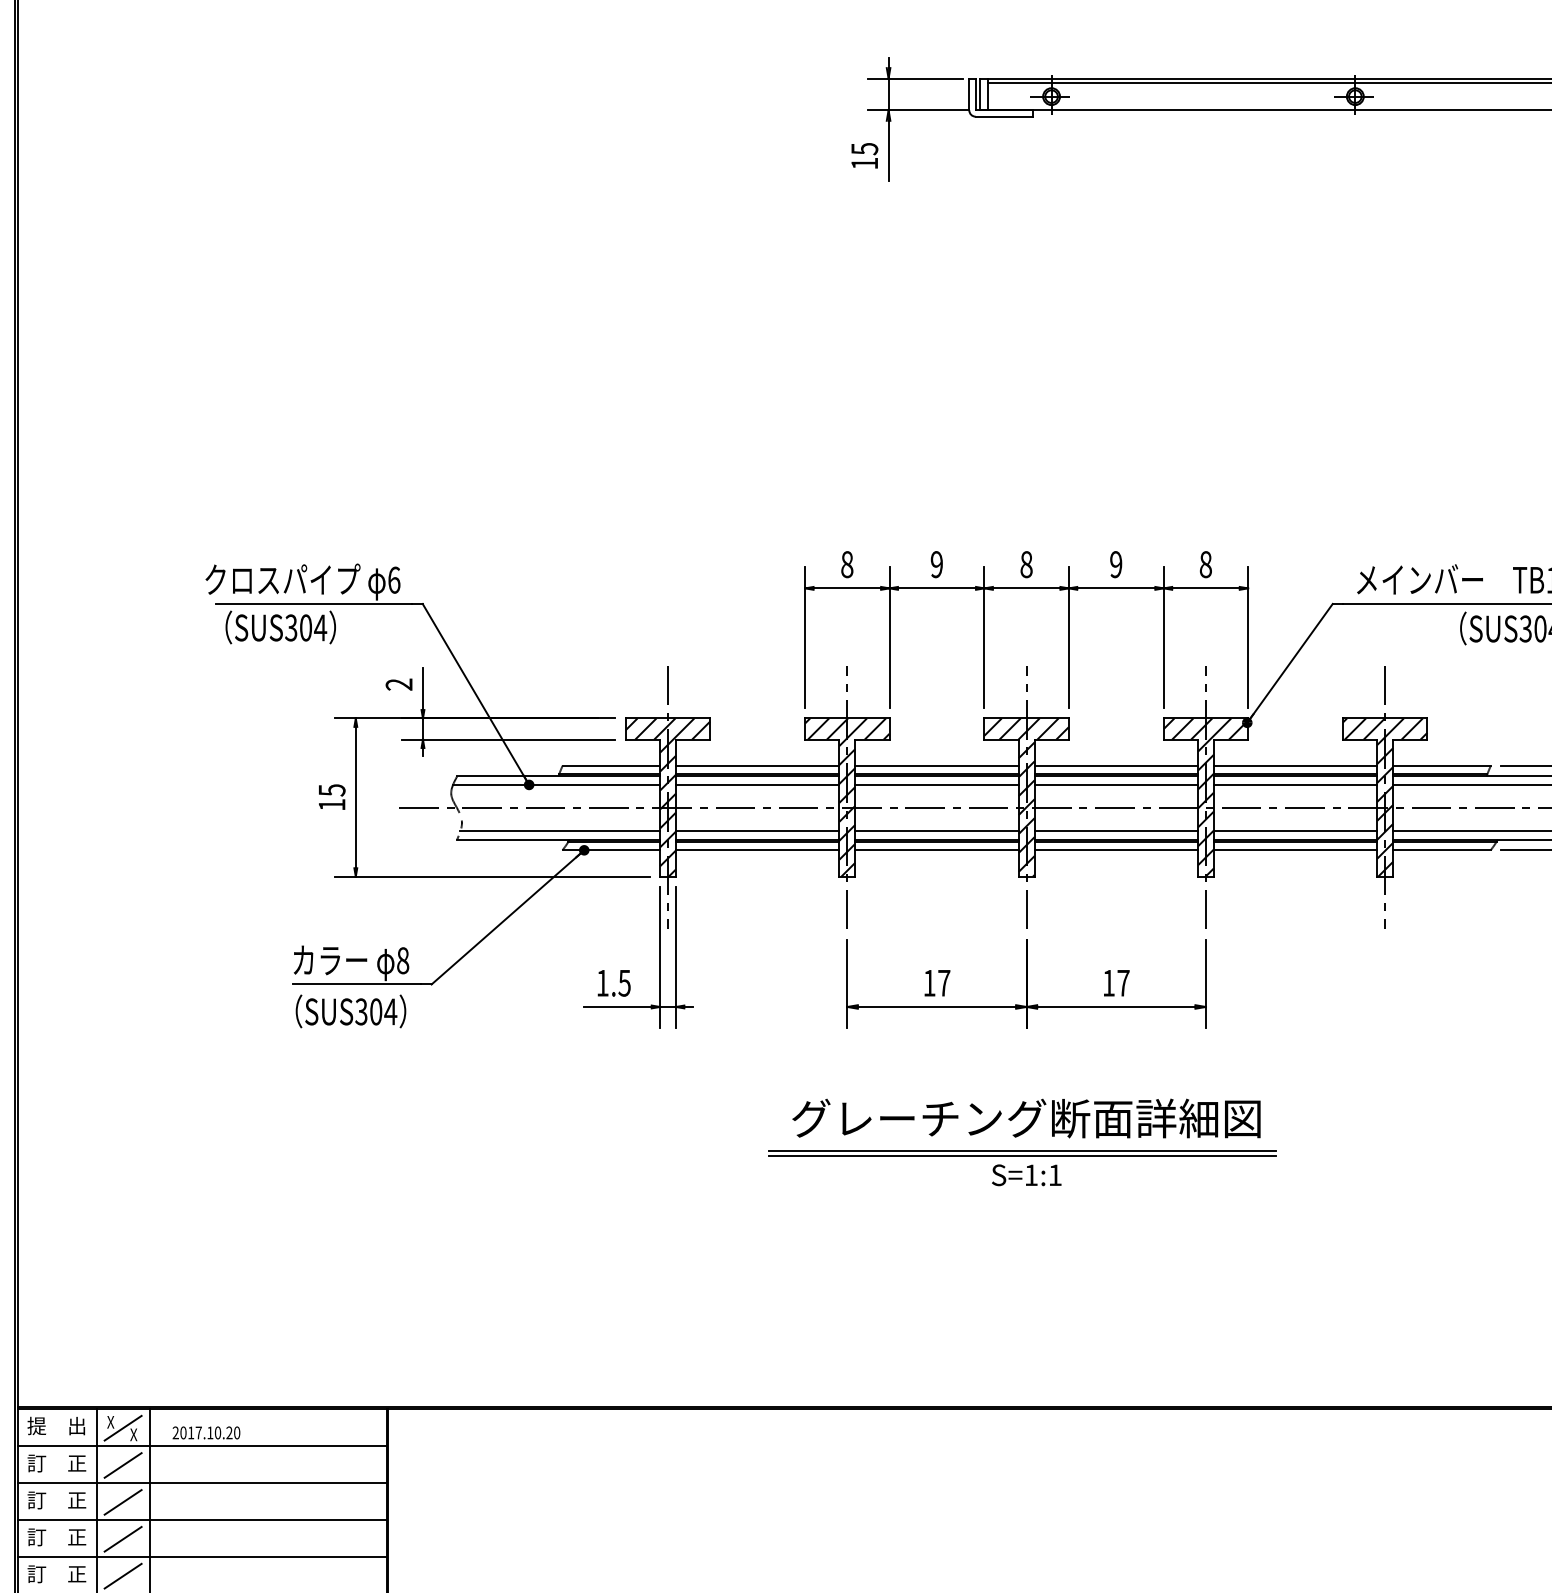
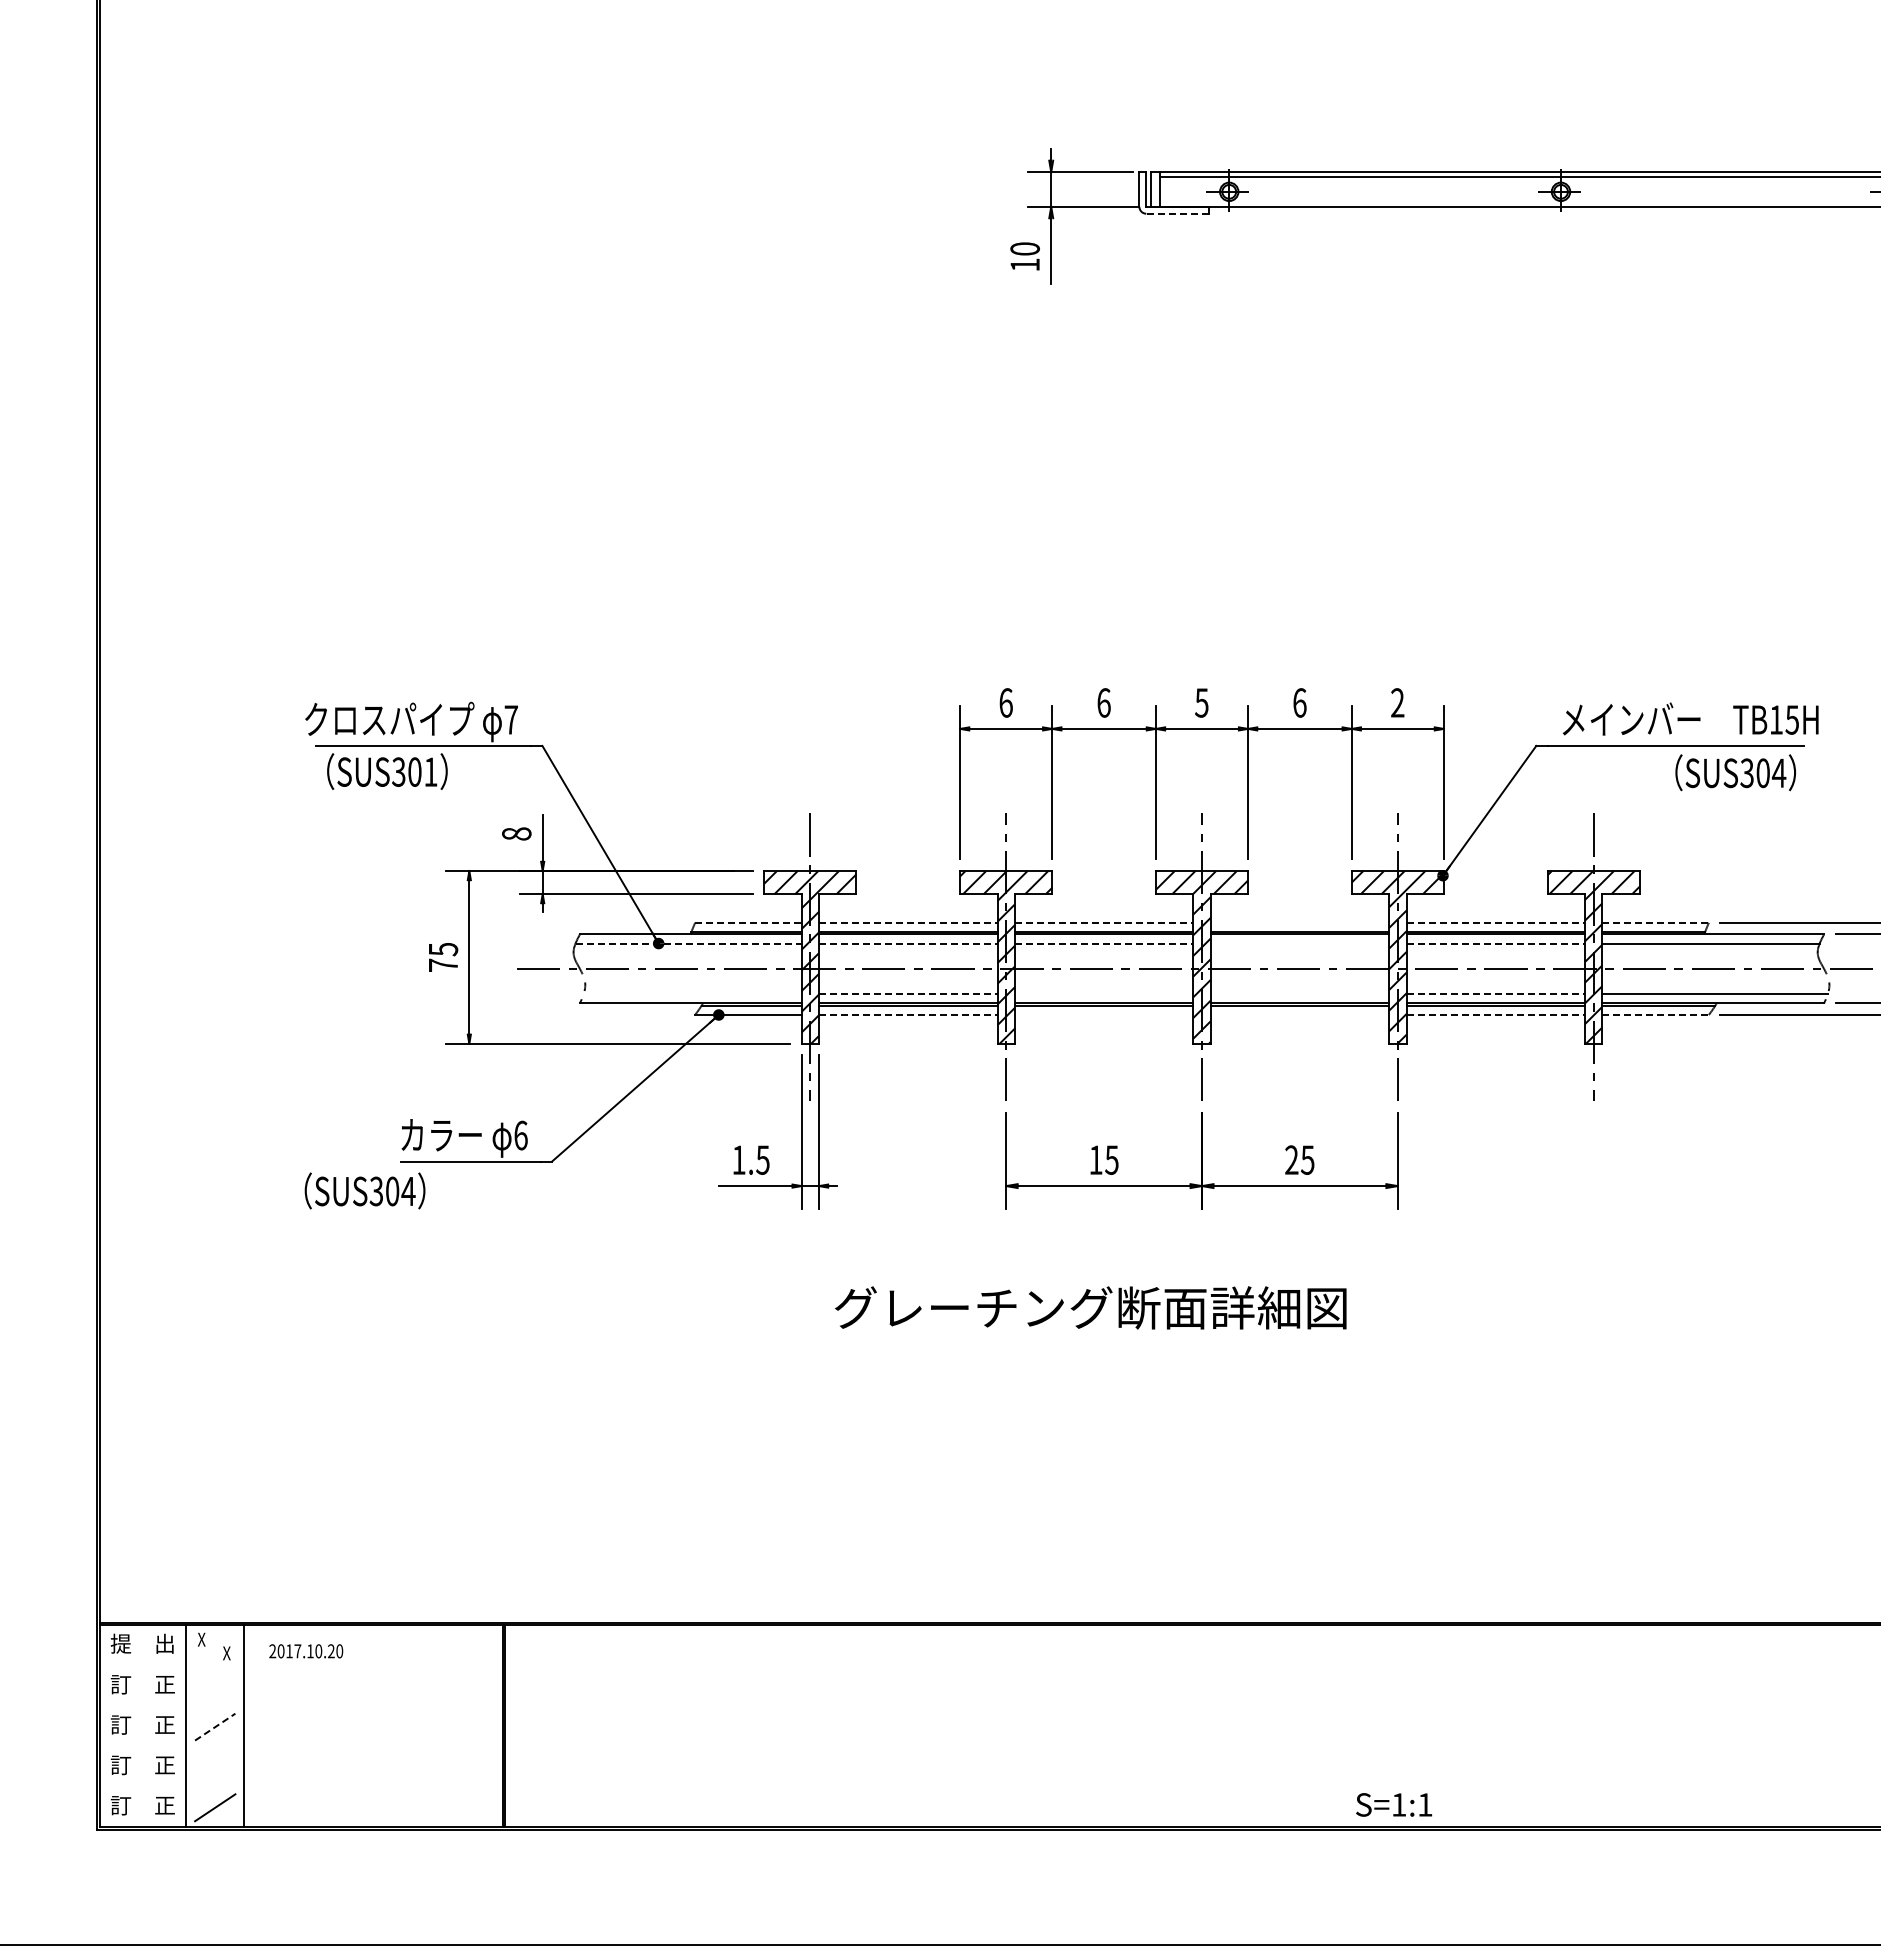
line: (1003, 116) -> (1176, 213), solid -> dashed
text: (864, 148) -> (1024, 248), 15 -> 10
text: (846, 564) -> (1005, 702), 8 -> 6
text: (936, 564) -> (1103, 702), 9 -> 6
text: (1026, 564) -> (1201, 702), 8 -> 5
text: (1115, 564) -> (1299, 702), 9 -> 6
text: (1205, 564) -> (1397, 702), 8 -> 2
text: (394, 579) -> (511, 719), 6 -> 7
text: (320, 627) -> (430, 771), SUS304 -> SUS301
text: (398, 684) -> (516, 833), 2 -> 8
line: (611, 765) -> (748, 922), solid -> dashed
line: (757, 765) -> (908, 922), solid -> dashed
line: (937, 765) -> (1104, 922), solid -> dashed
line: (1115, 765) -> (1299, 922), removed
line: (1296, 765) -> (1496, 922), solid -> dashed
line: (1442, 765) -> (1656, 922), solid -> dashed
line: (557, 784) -> (689, 943), solid -> dashed
line: (757, 784) -> (908, 943), solid -> dashed
line: (937, 784) -> (1104, 943), solid -> dashed
line: (1115, 784) -> (1299, 943), removed
line: (1296, 784) -> (1496, 943), solid -> dashed
text: (332, 804) -> (443, 964), 15 -> 75
line: (560, 831) -> (692, 994), removed
line: (757, 831) -> (908, 994), solid -> dashed
line: (936, 831) -> (1103, 994), removed
line: (1115, 831) -> (1299, 994), removed
line: (1296, 831) -> (1496, 994), solid -> dashed
line: (757, 849) -> (908, 1014), solid -> dashed
line: (936, 849) -> (1103, 1014), removed
line: (1115, 849) -> (1299, 1014), removed
line: (1296, 849) -> (1496, 1014), solid -> dashed
line: (1442, 849) -> (1656, 1014), solid -> dashed
text: (402, 960) -> (520, 1135), 8 -> 6
text: (943, 982) -> (1111, 1159), 17 -> 15
text: (1115, 982) -> (1299, 1159), 17 -> 25
text: (350, 1011) -> (364, 1190), moved
text: (1026, 1118) -> (1090, 1307), moved
line: (1022, 1151) -> (1197, 1343), removed
line: (1022, 1156) -> (1197, 1349), removed
text: (1027, 1174) -> (1394, 1804), moved
line: (123, 1427) -> (215, 1645), removed
line: (202, 1445) -> (301, 1665), removed
line: (123, 1465) -> (215, 1686), removed
line: (202, 1483) -> (301, 1706), removed
line: (123, 1501) -> (215, 1726), solid -> dashed
line: (202, 1520) -> (301, 1746), removed
line: (123, 1539) -> (215, 1767), removed
line: (202, 1556) -> (301, 1786), removed

